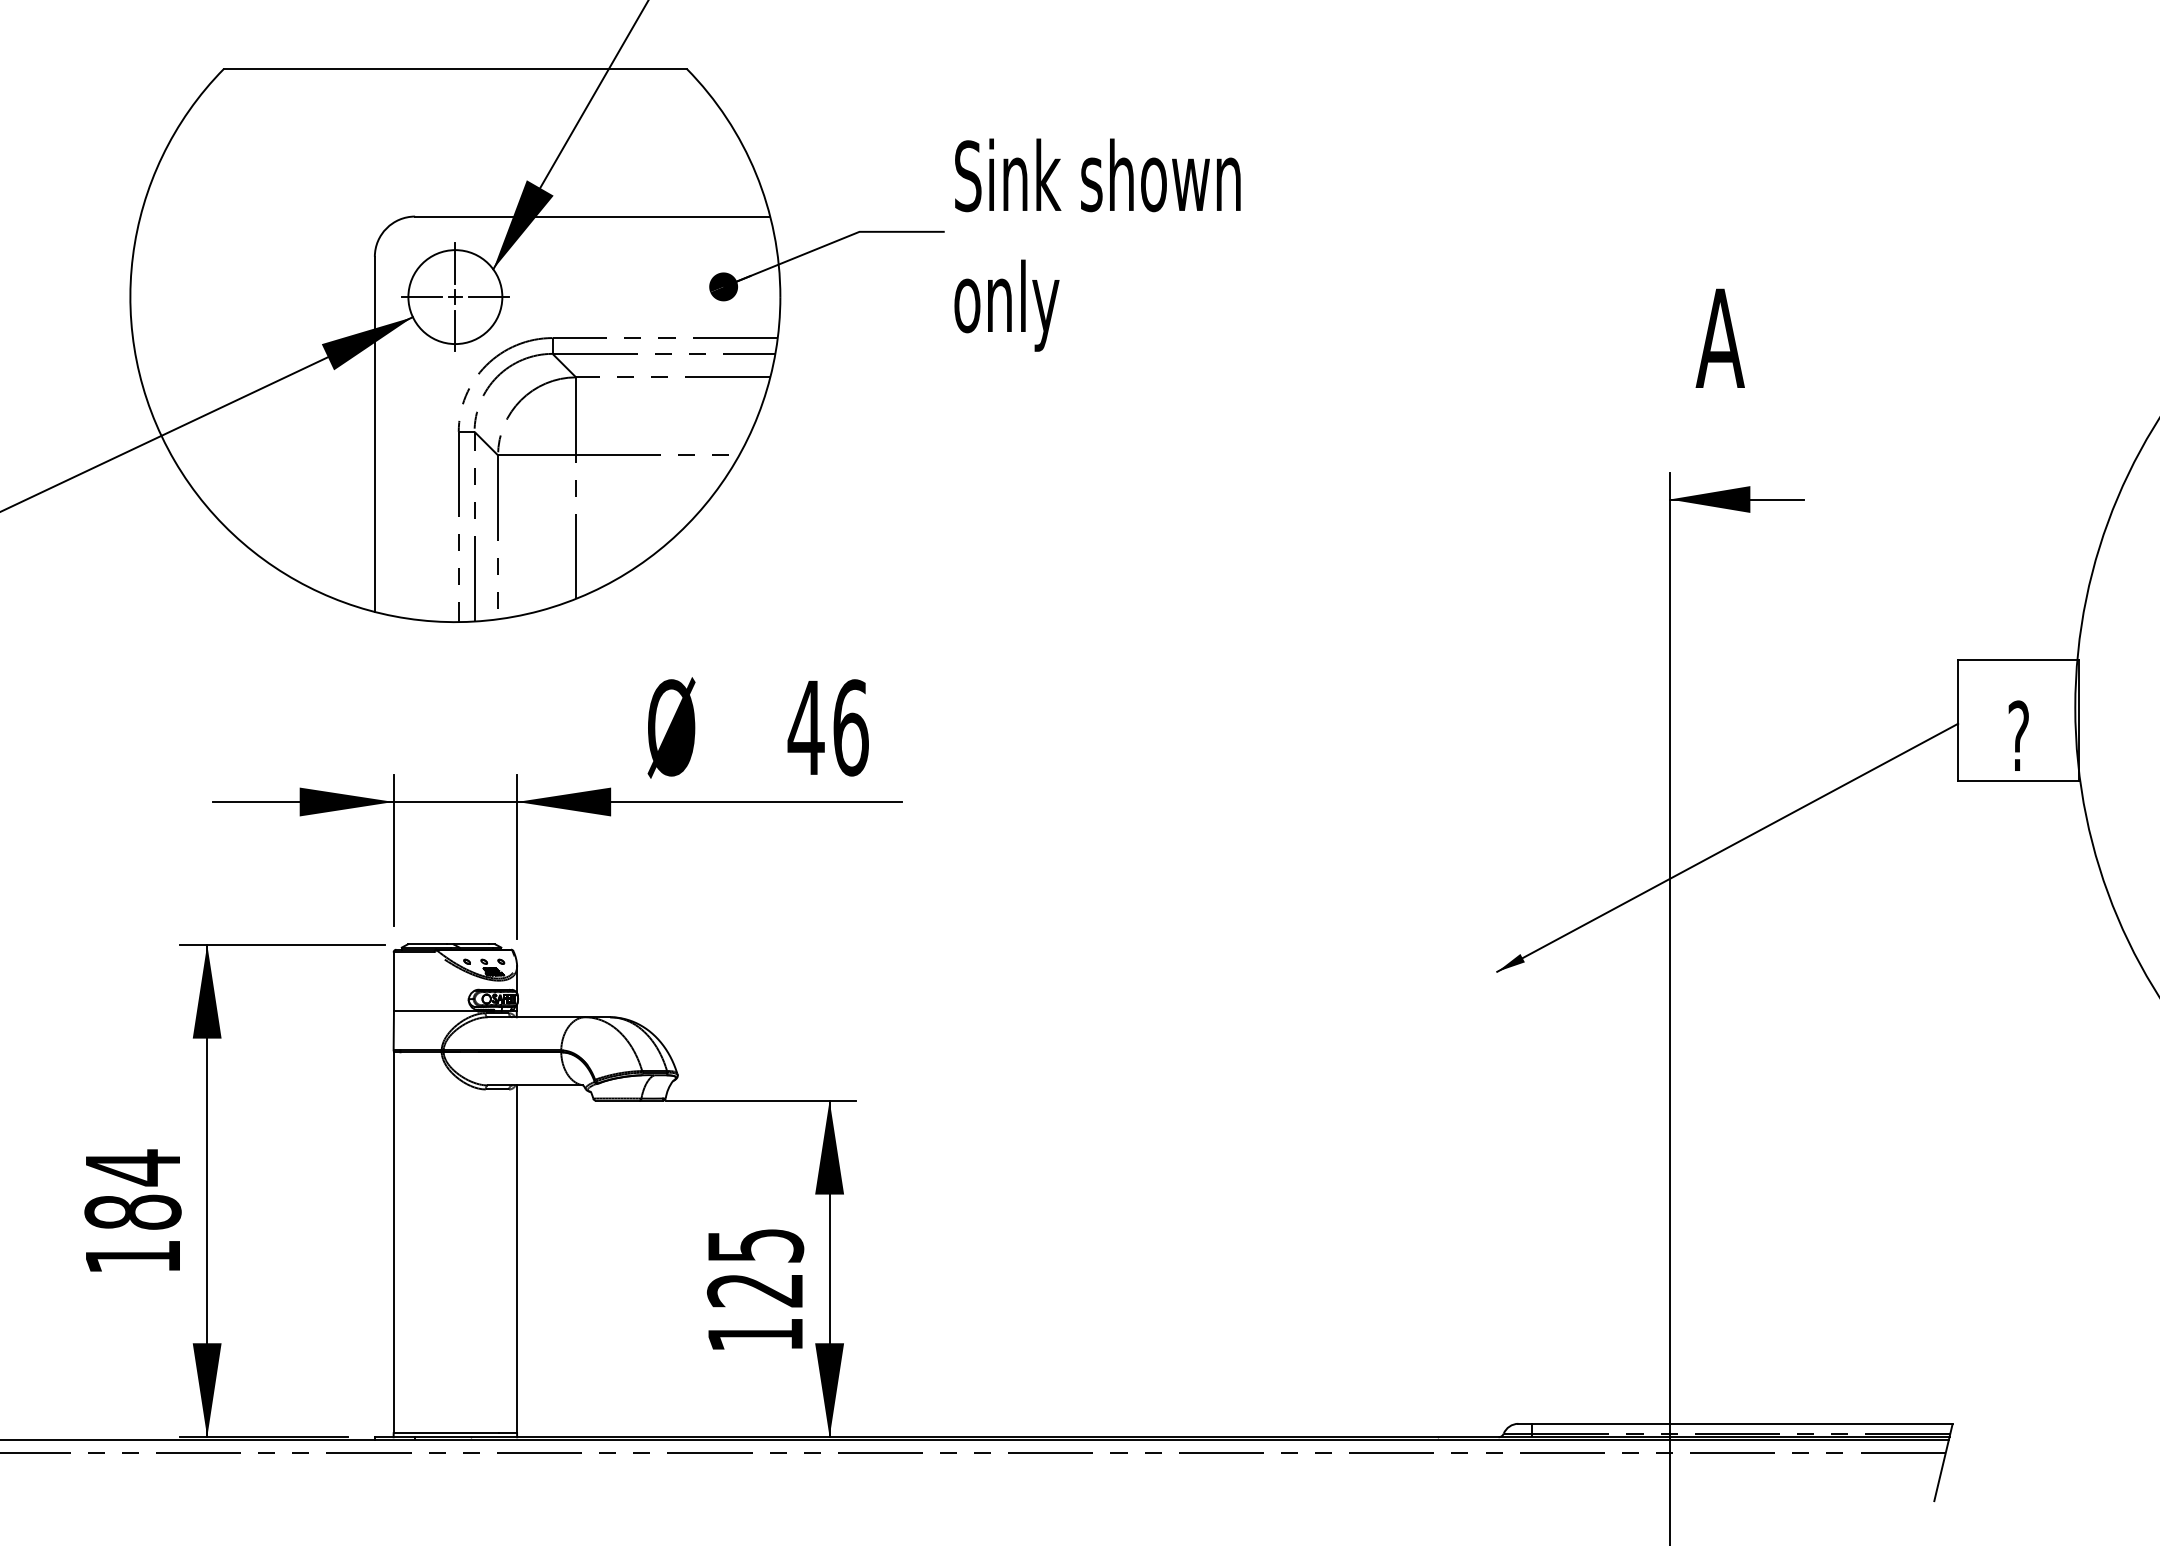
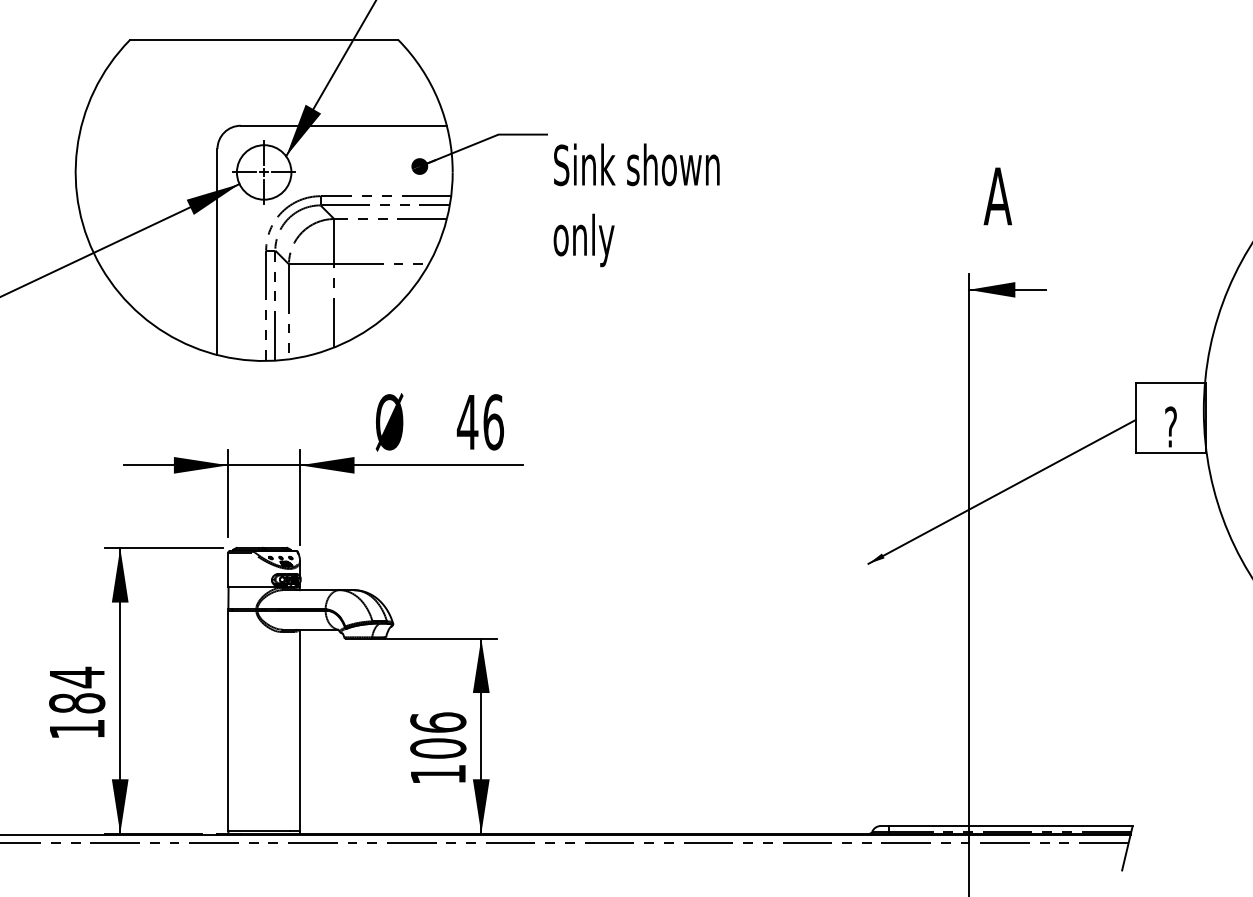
text: (1097, 245) -> (636, 205), moved
text: (755, 1267) -> (438, 735), 125 -> 106

